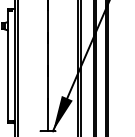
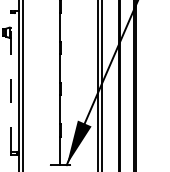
line: (8, 64) -> (10, 81), solid -> dashed

